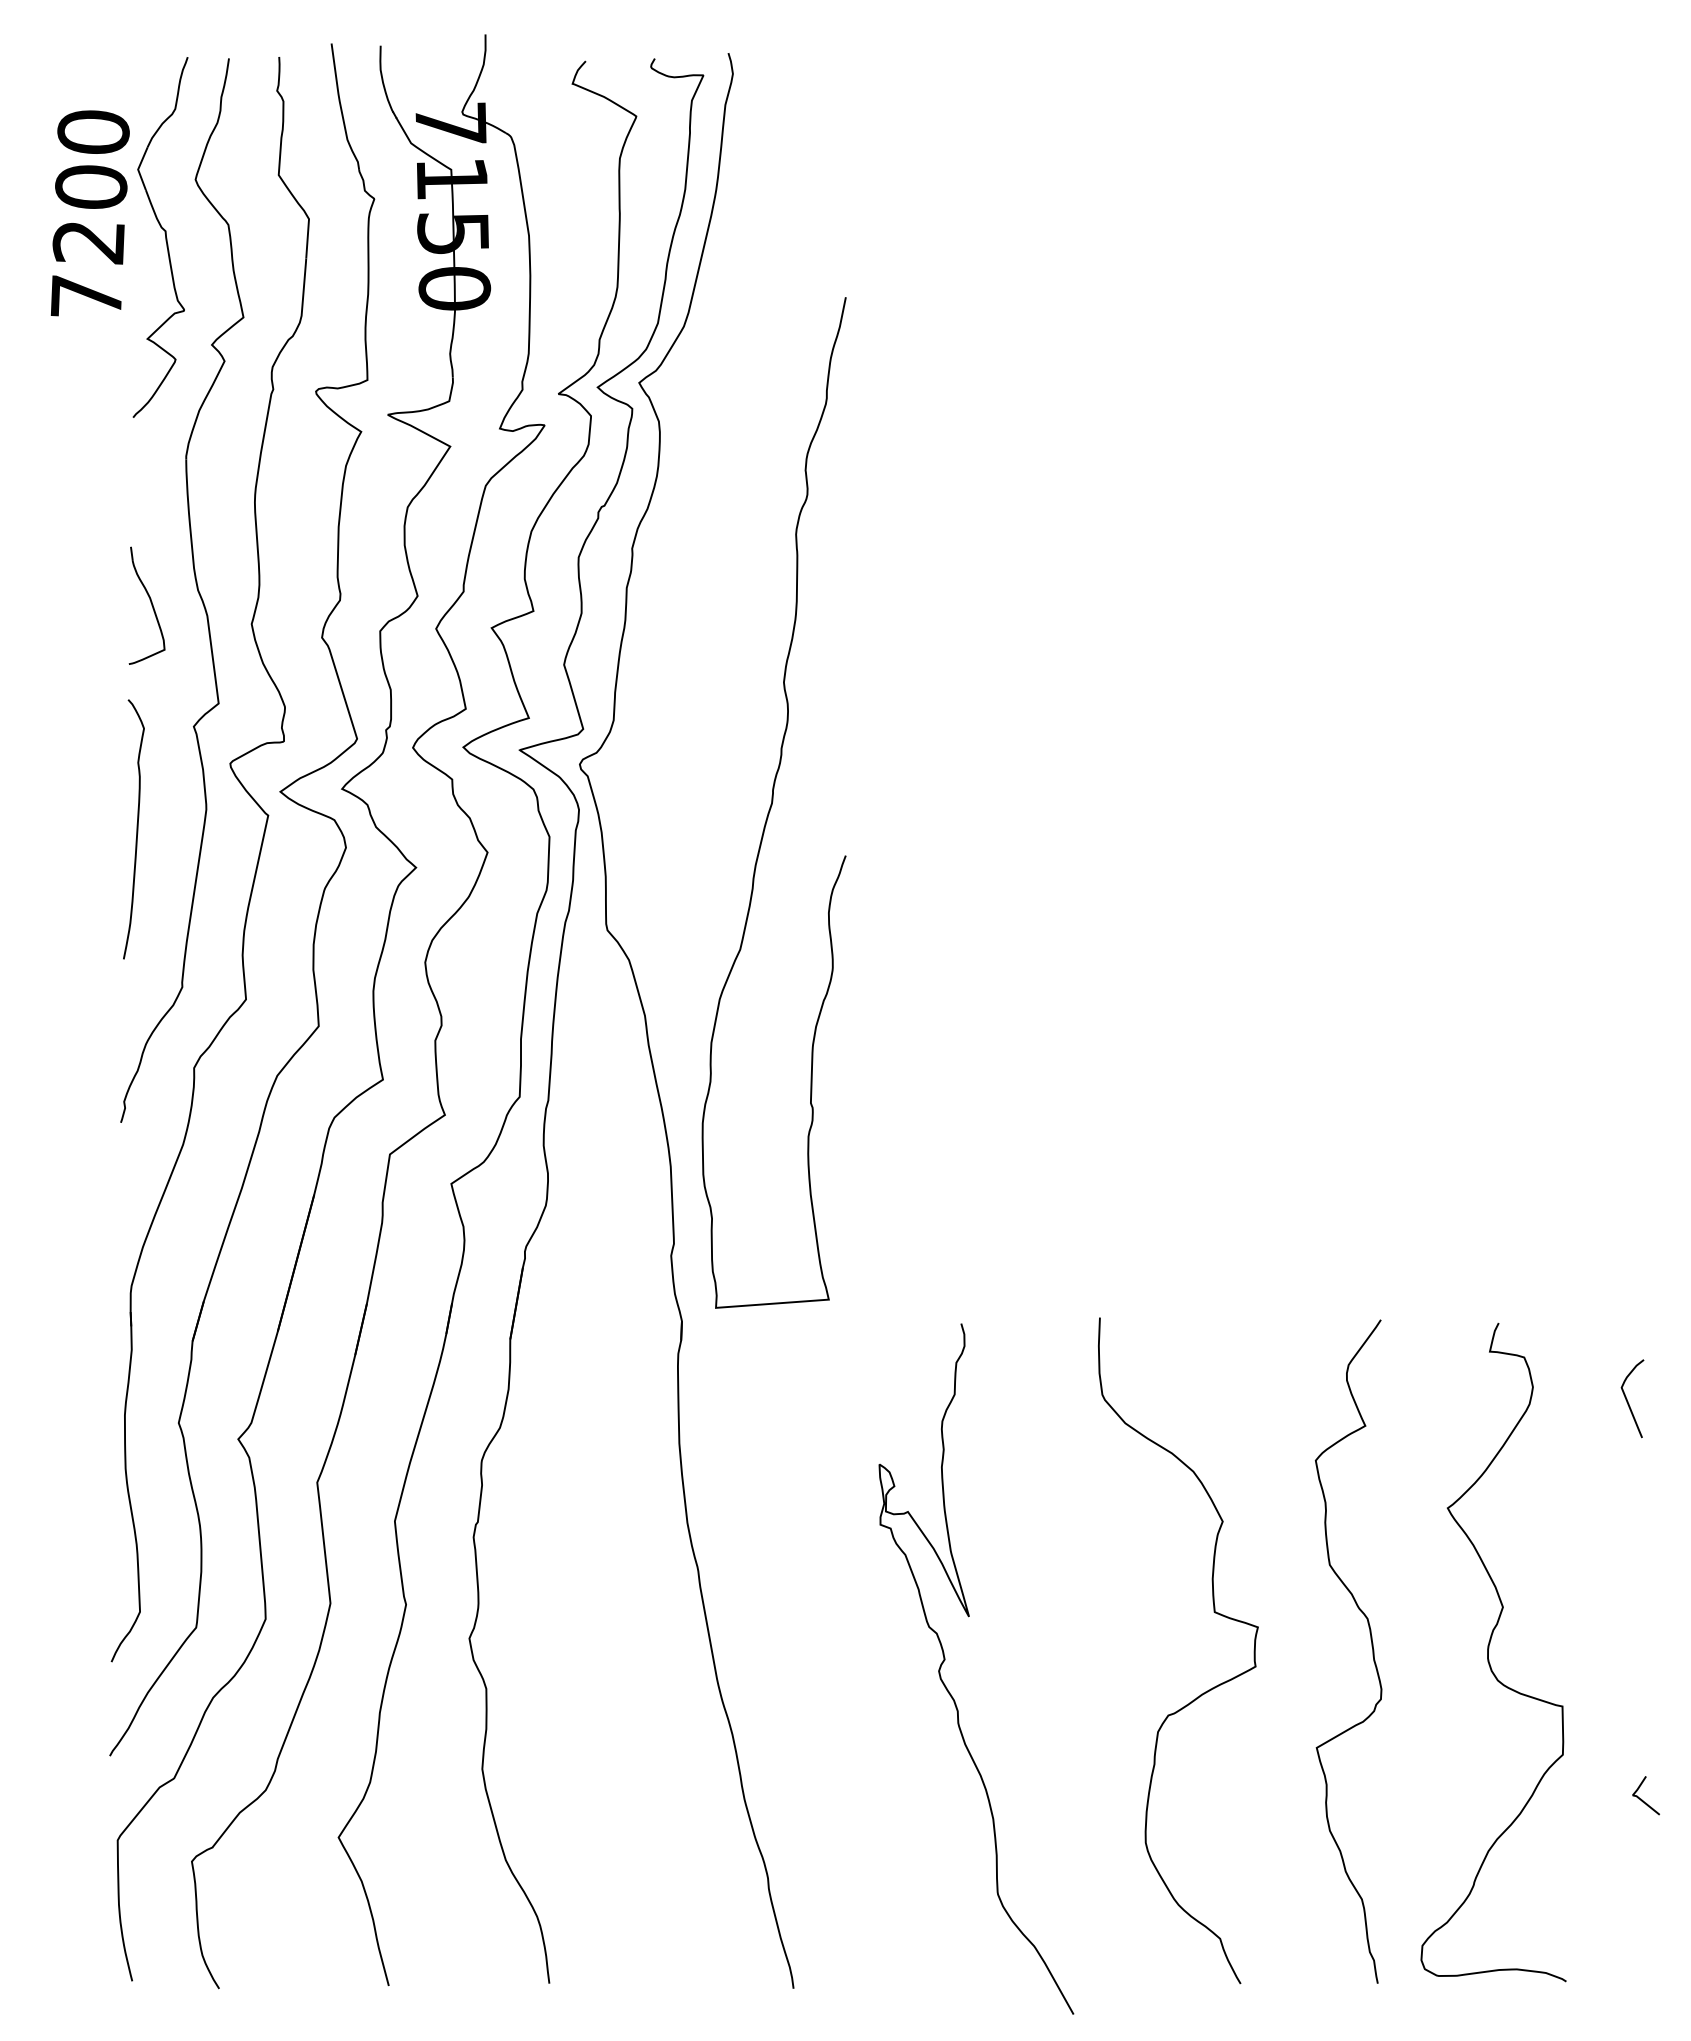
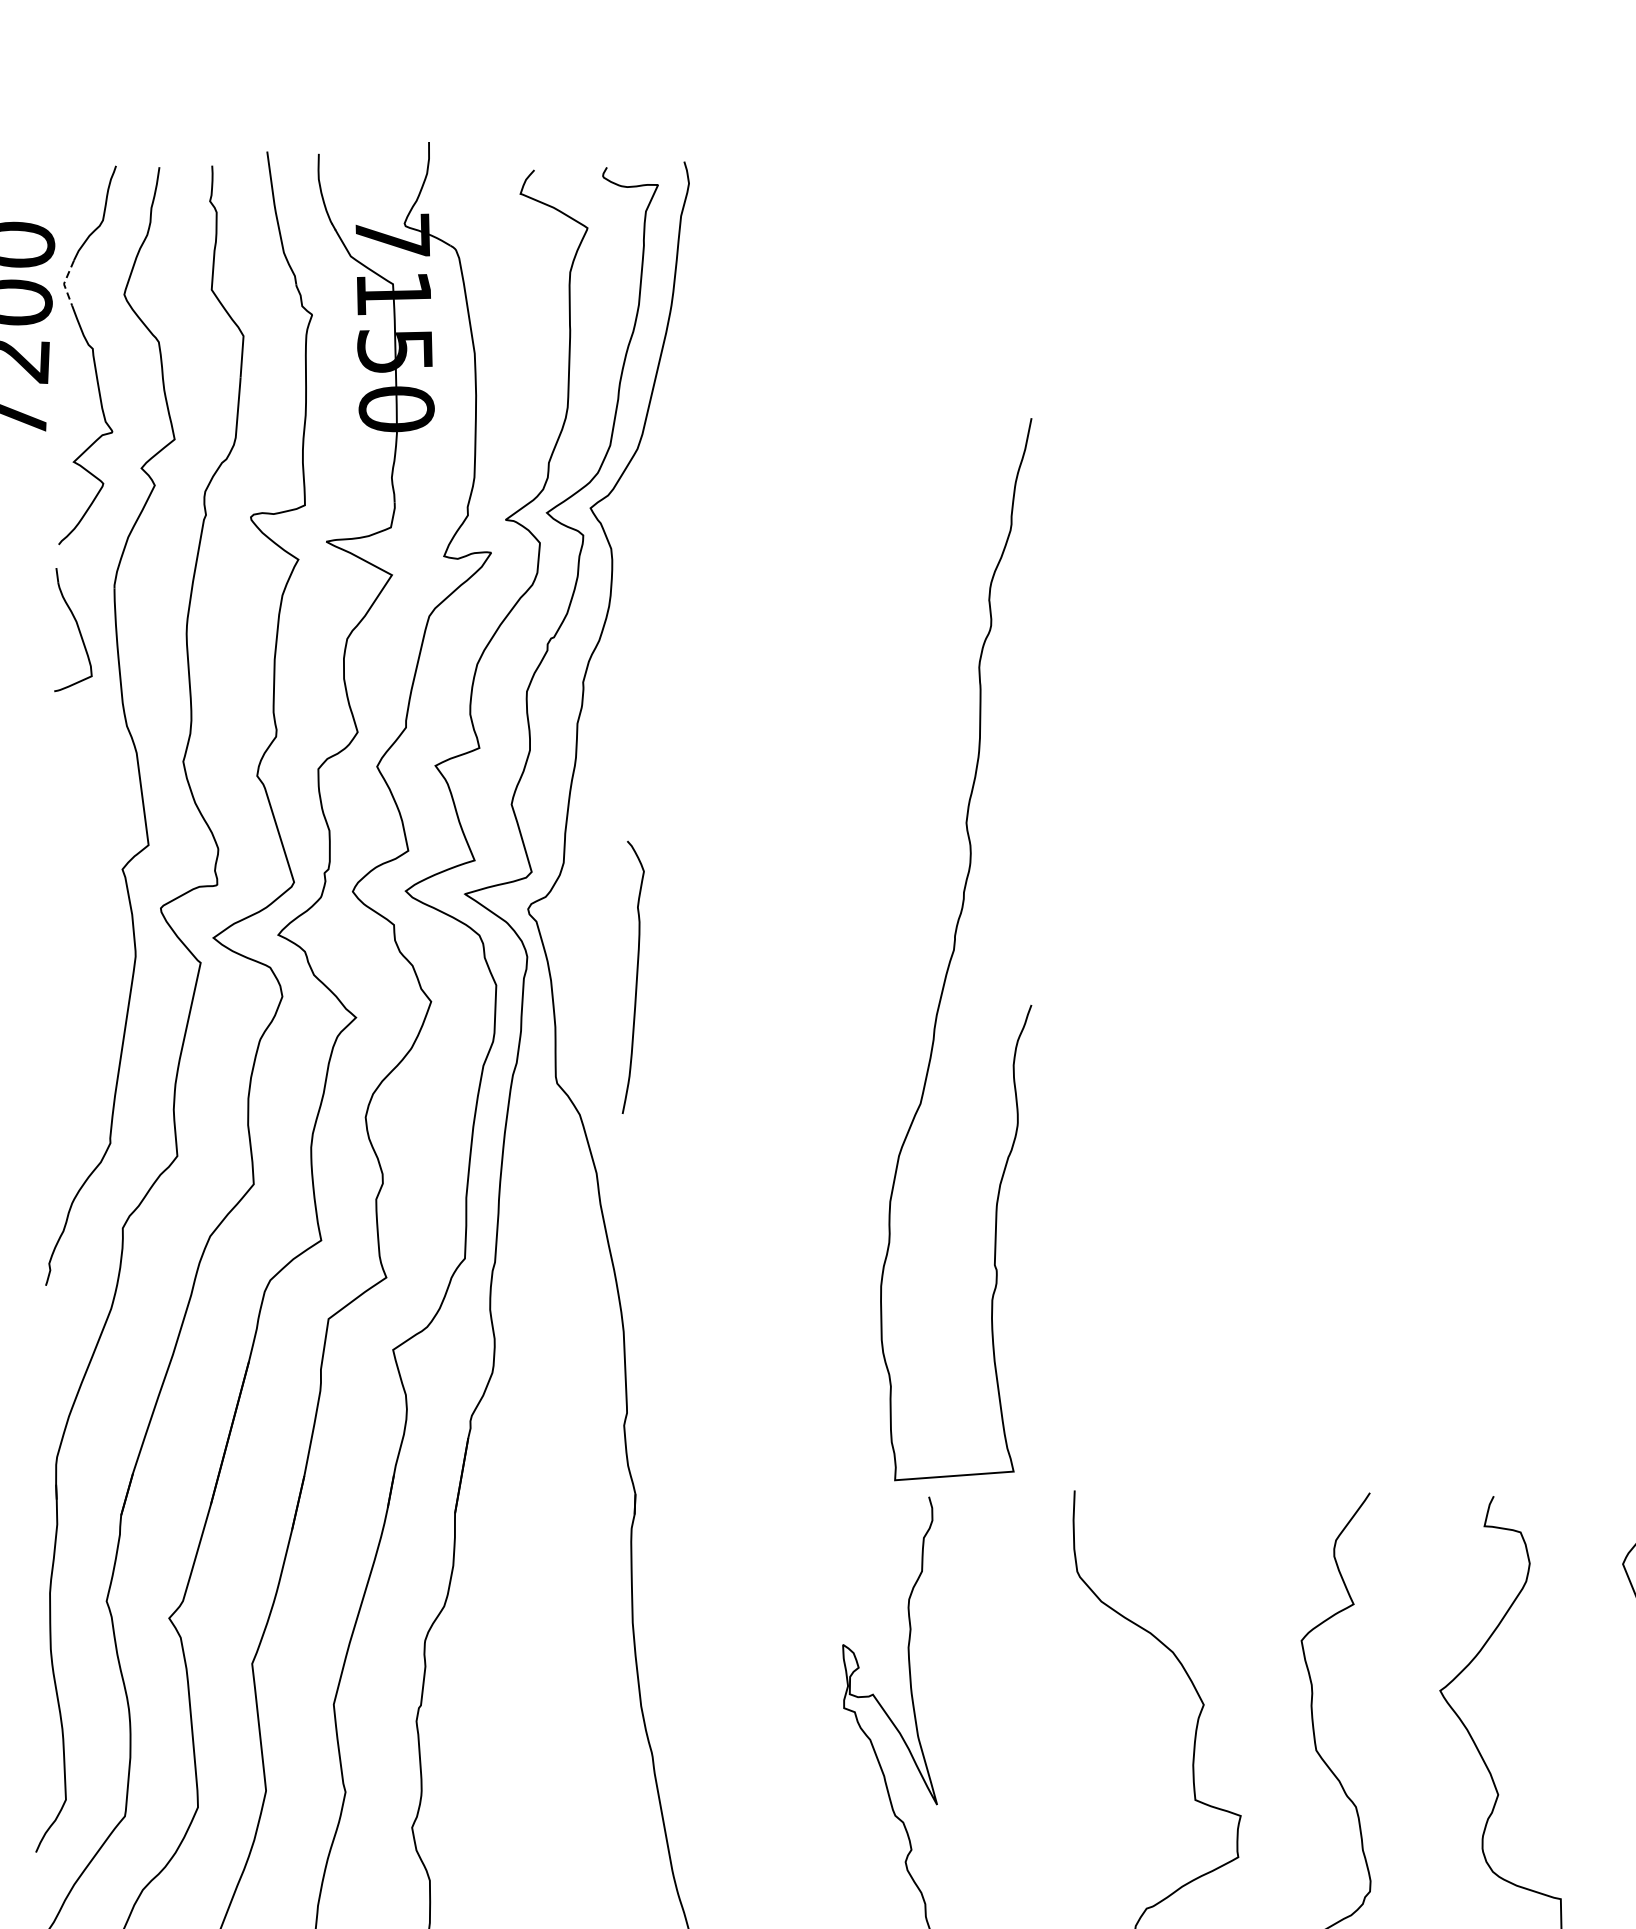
line: (138, 169) -> (64, 283), solid -> dashed
part: (146, 605) -> (72, 629), moved
curve: (773, 801) -> (955, 948), moved
curve: (136, 829) -> (636, 977), moved

